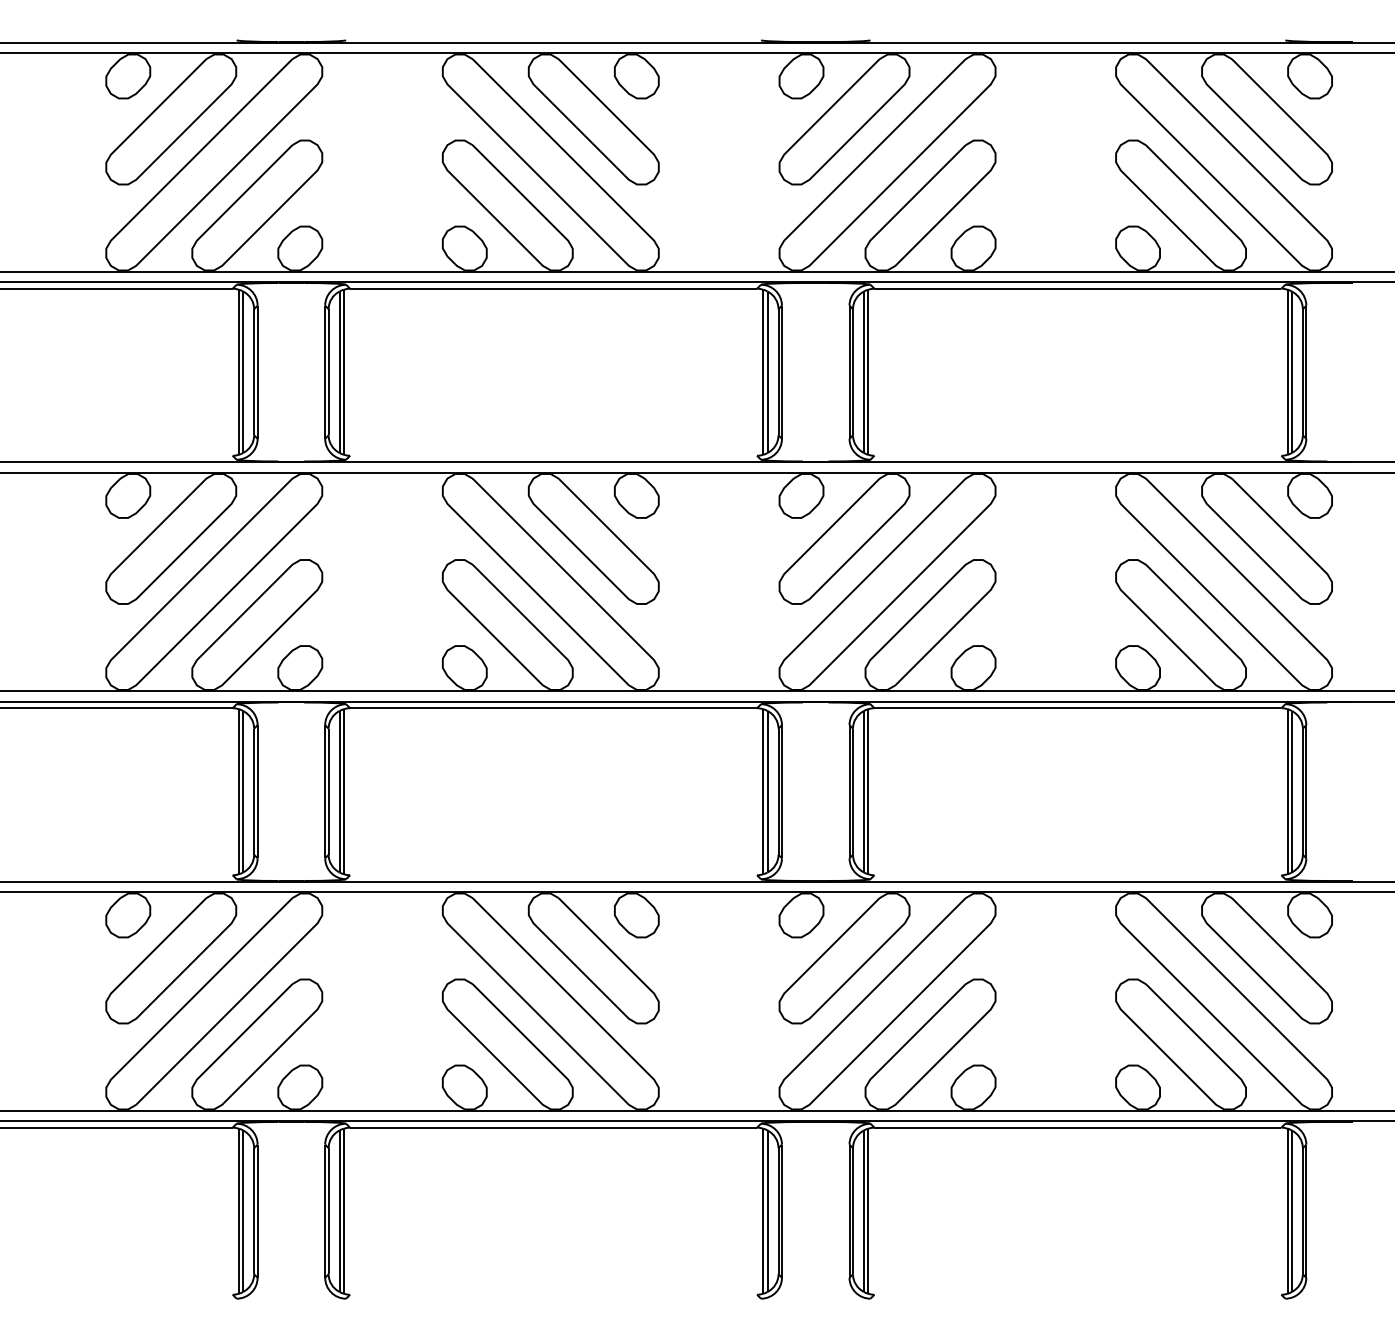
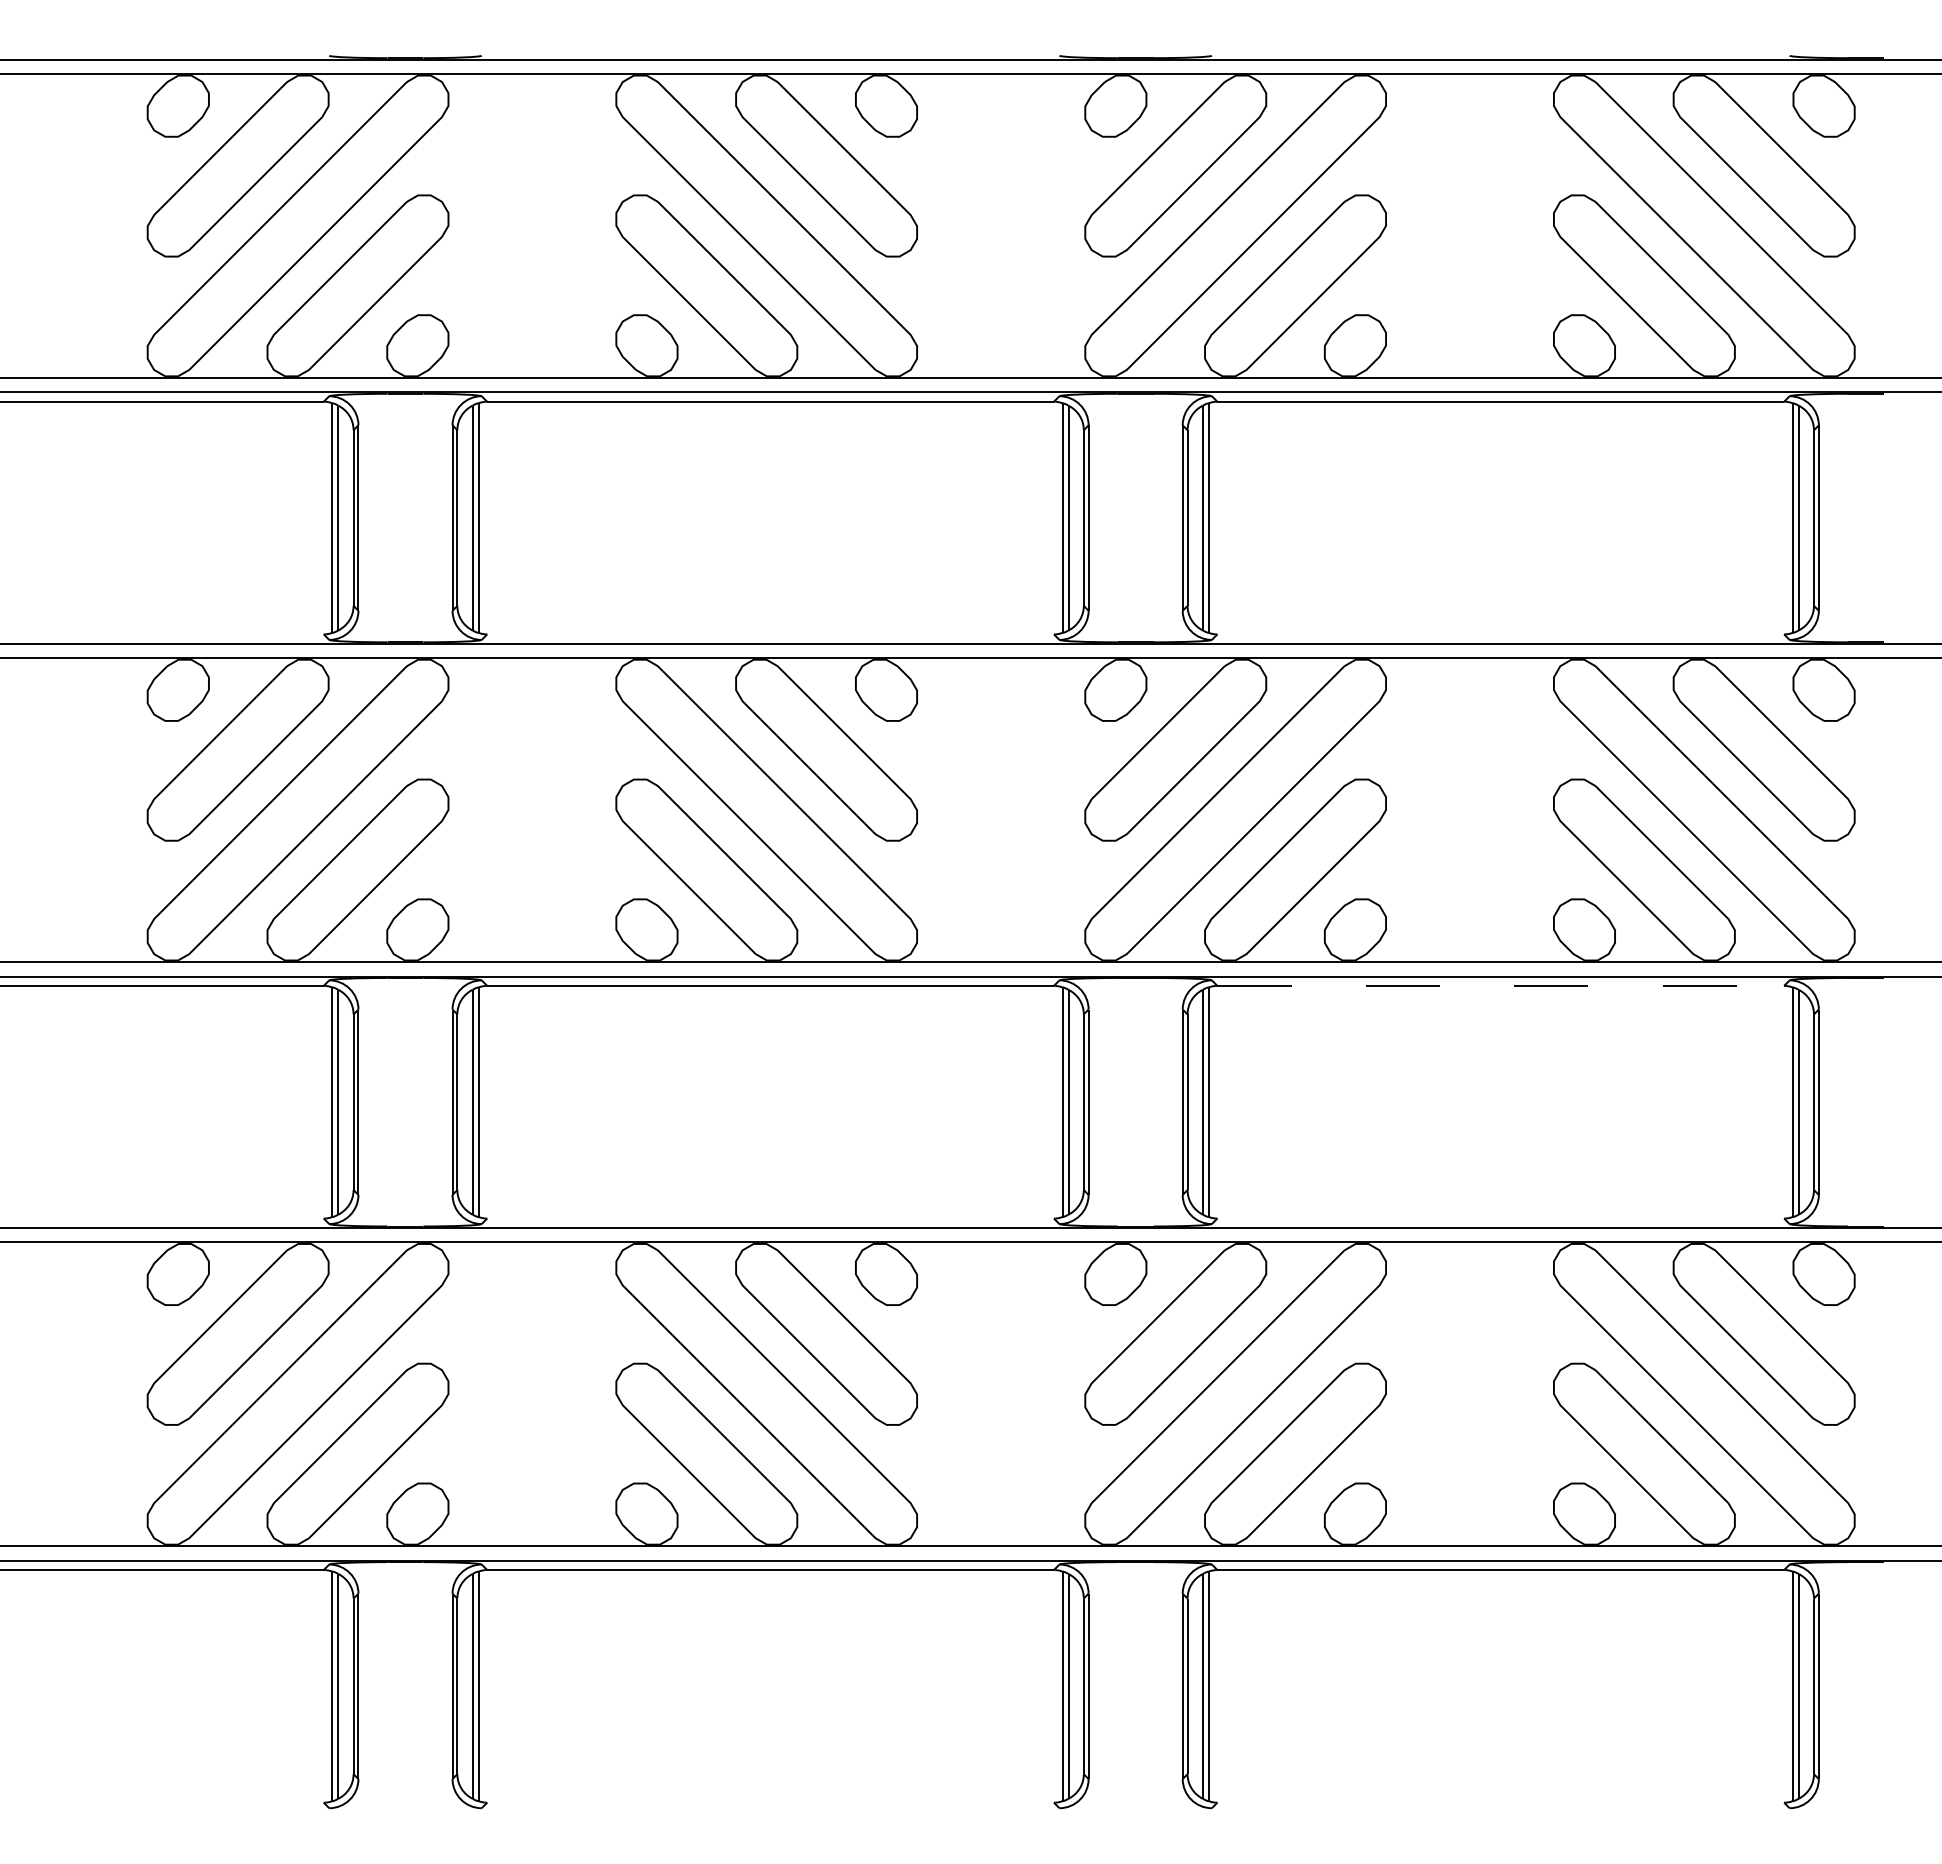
line: (1078, 707) -> (1501, 985), solid -> dashed

